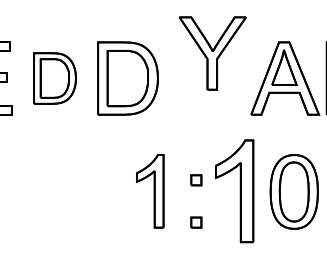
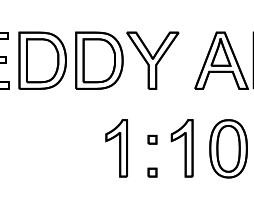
part: (212, 53) -> (152, 60), moved
part: (54, 78) -> (42, 60), size x1.43
part: (234, 191) -> (182, 148), size x0.71

